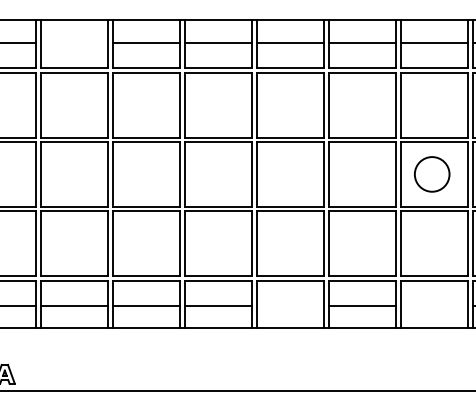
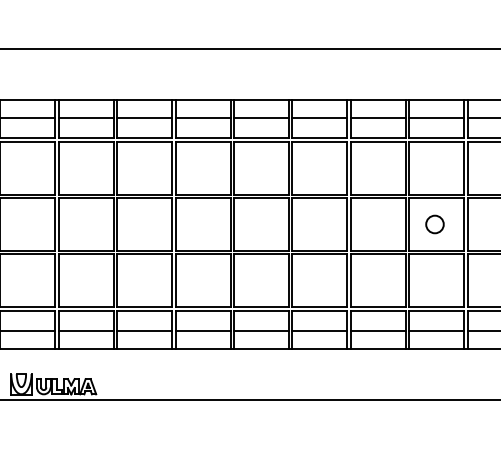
line: (74, 42) -> (144, 117), added
circle: (431, 174) -> (434, 224), size x0.62
line: (289, 306) -> (319, 331), added
line: (434, 306) -> (436, 331), added

